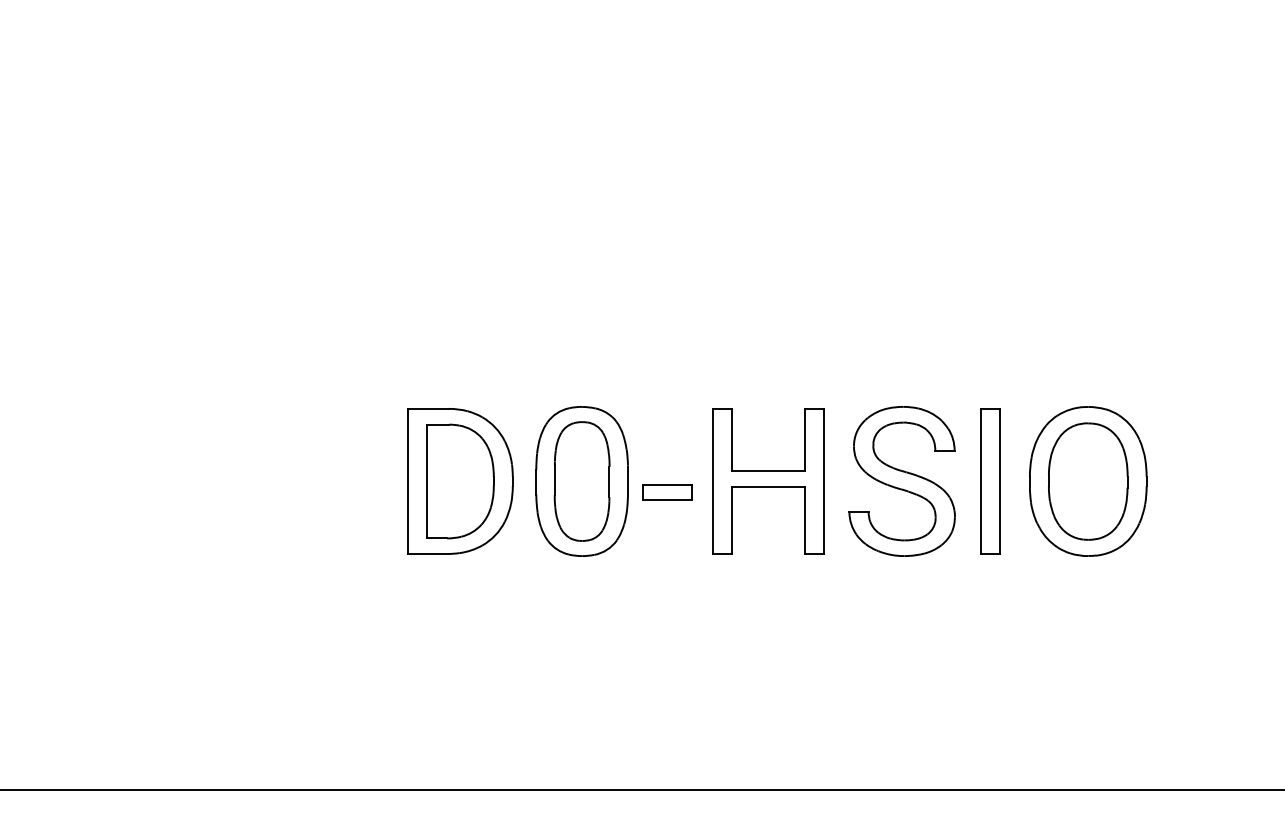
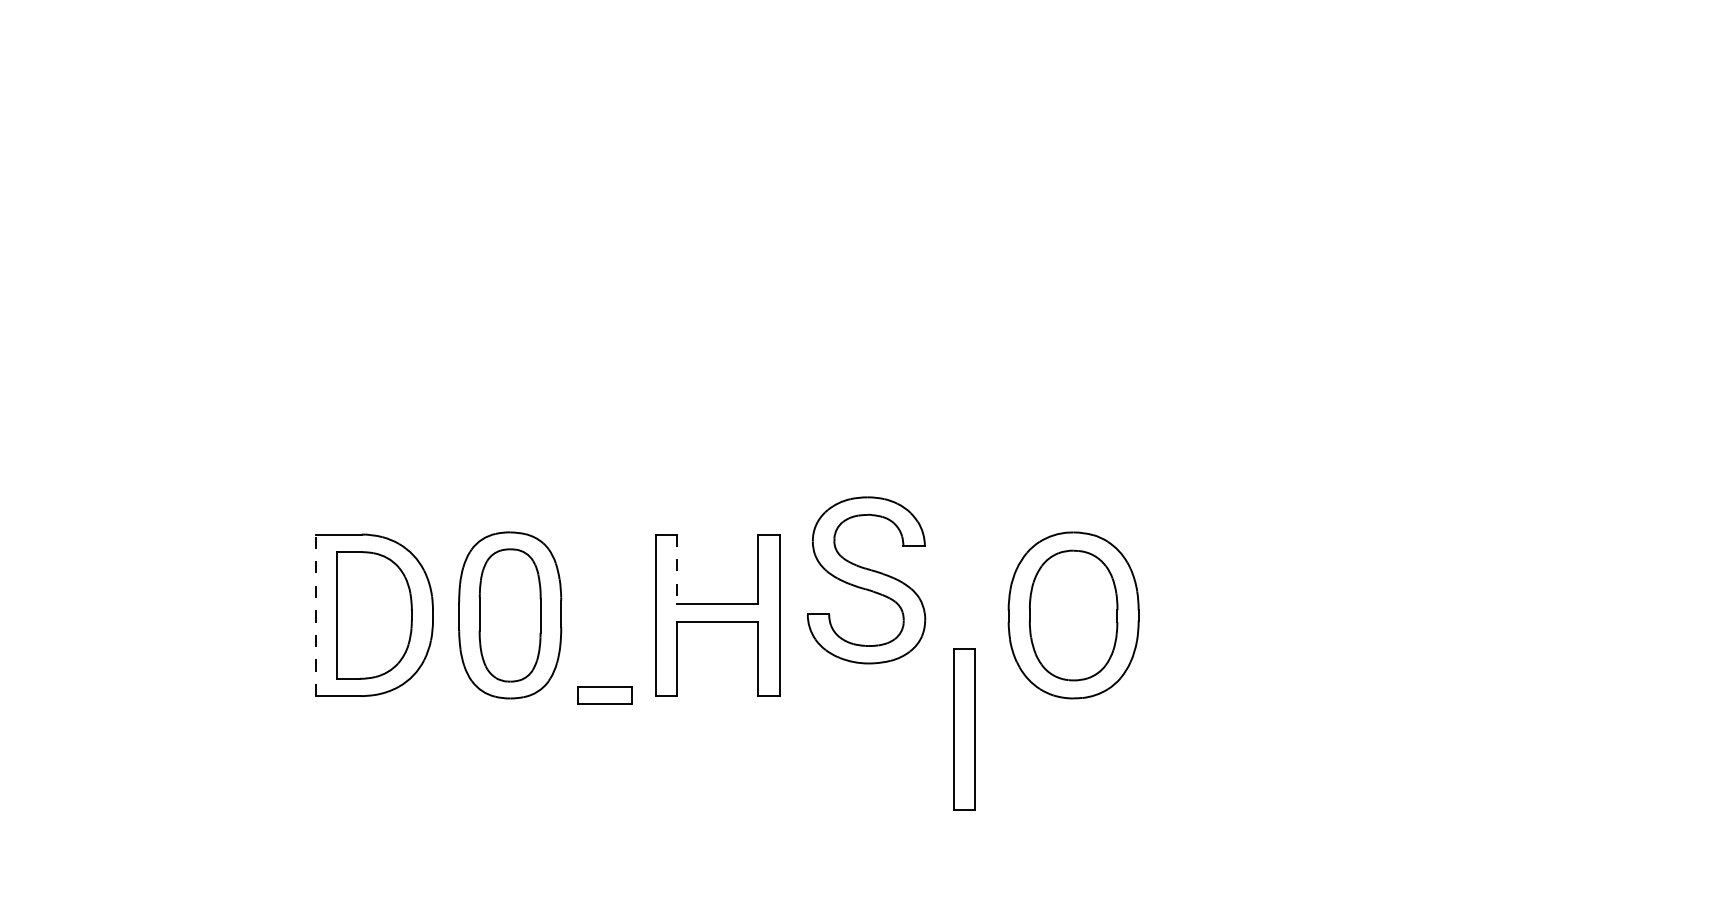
line: (731, 440) -> (676, 569), solid -> dashed
line: (408, 481) -> (316, 615), solid -> dashed
part: (902, 481) -> (866, 580), moved
part: (990, 481) -> (964, 729), moved
part: (666, 492) -> (604, 695), moved

